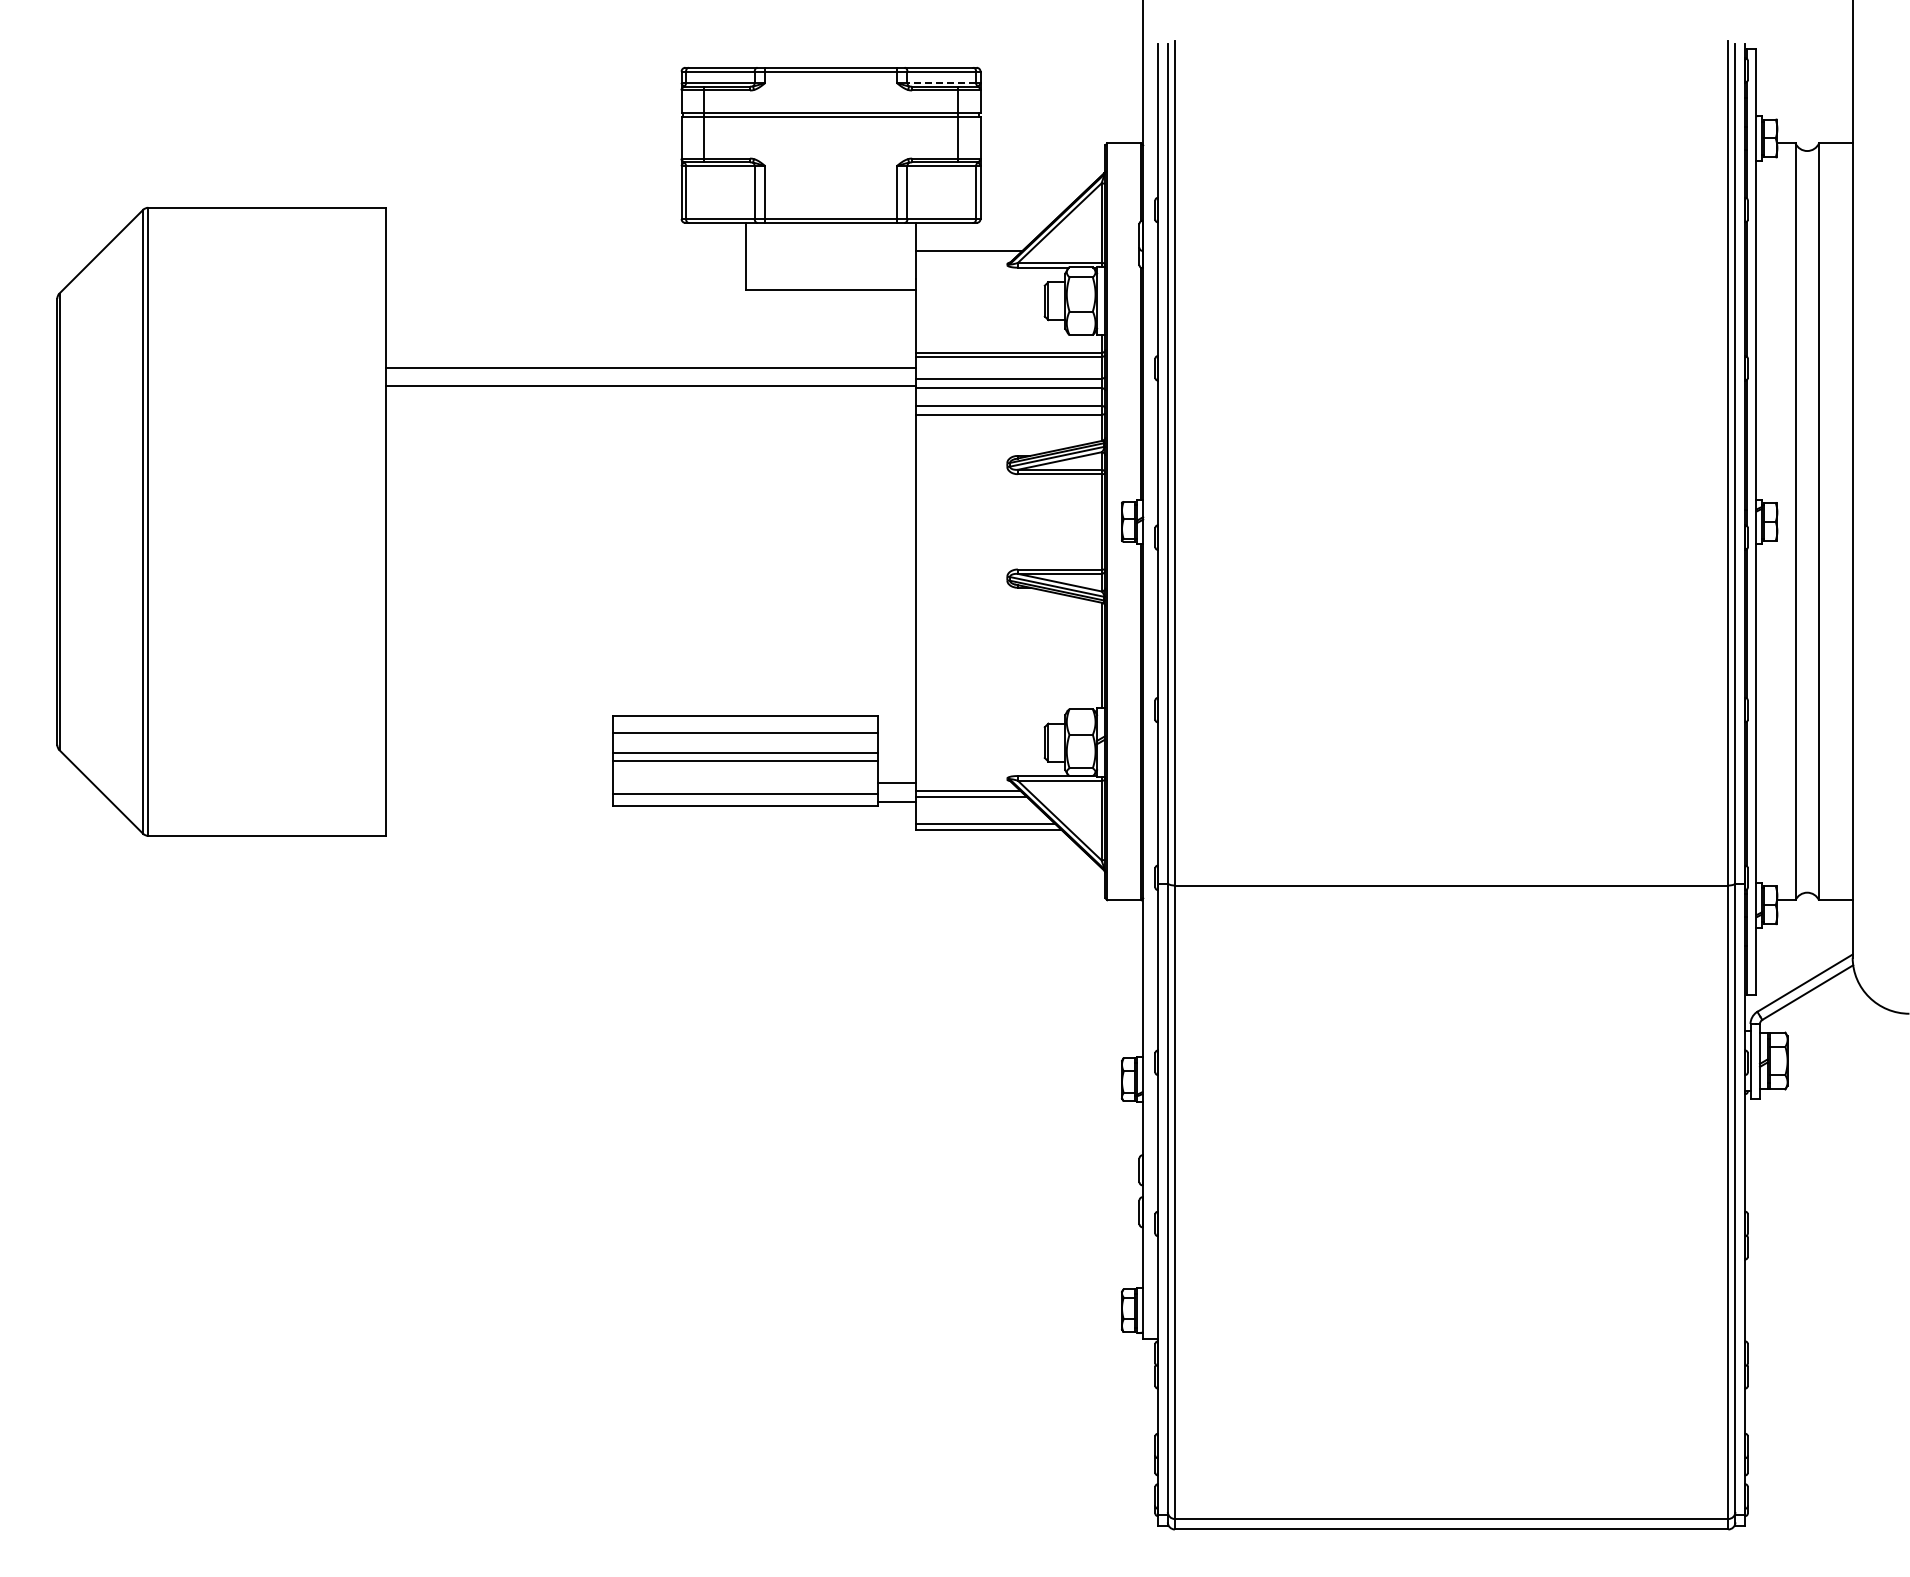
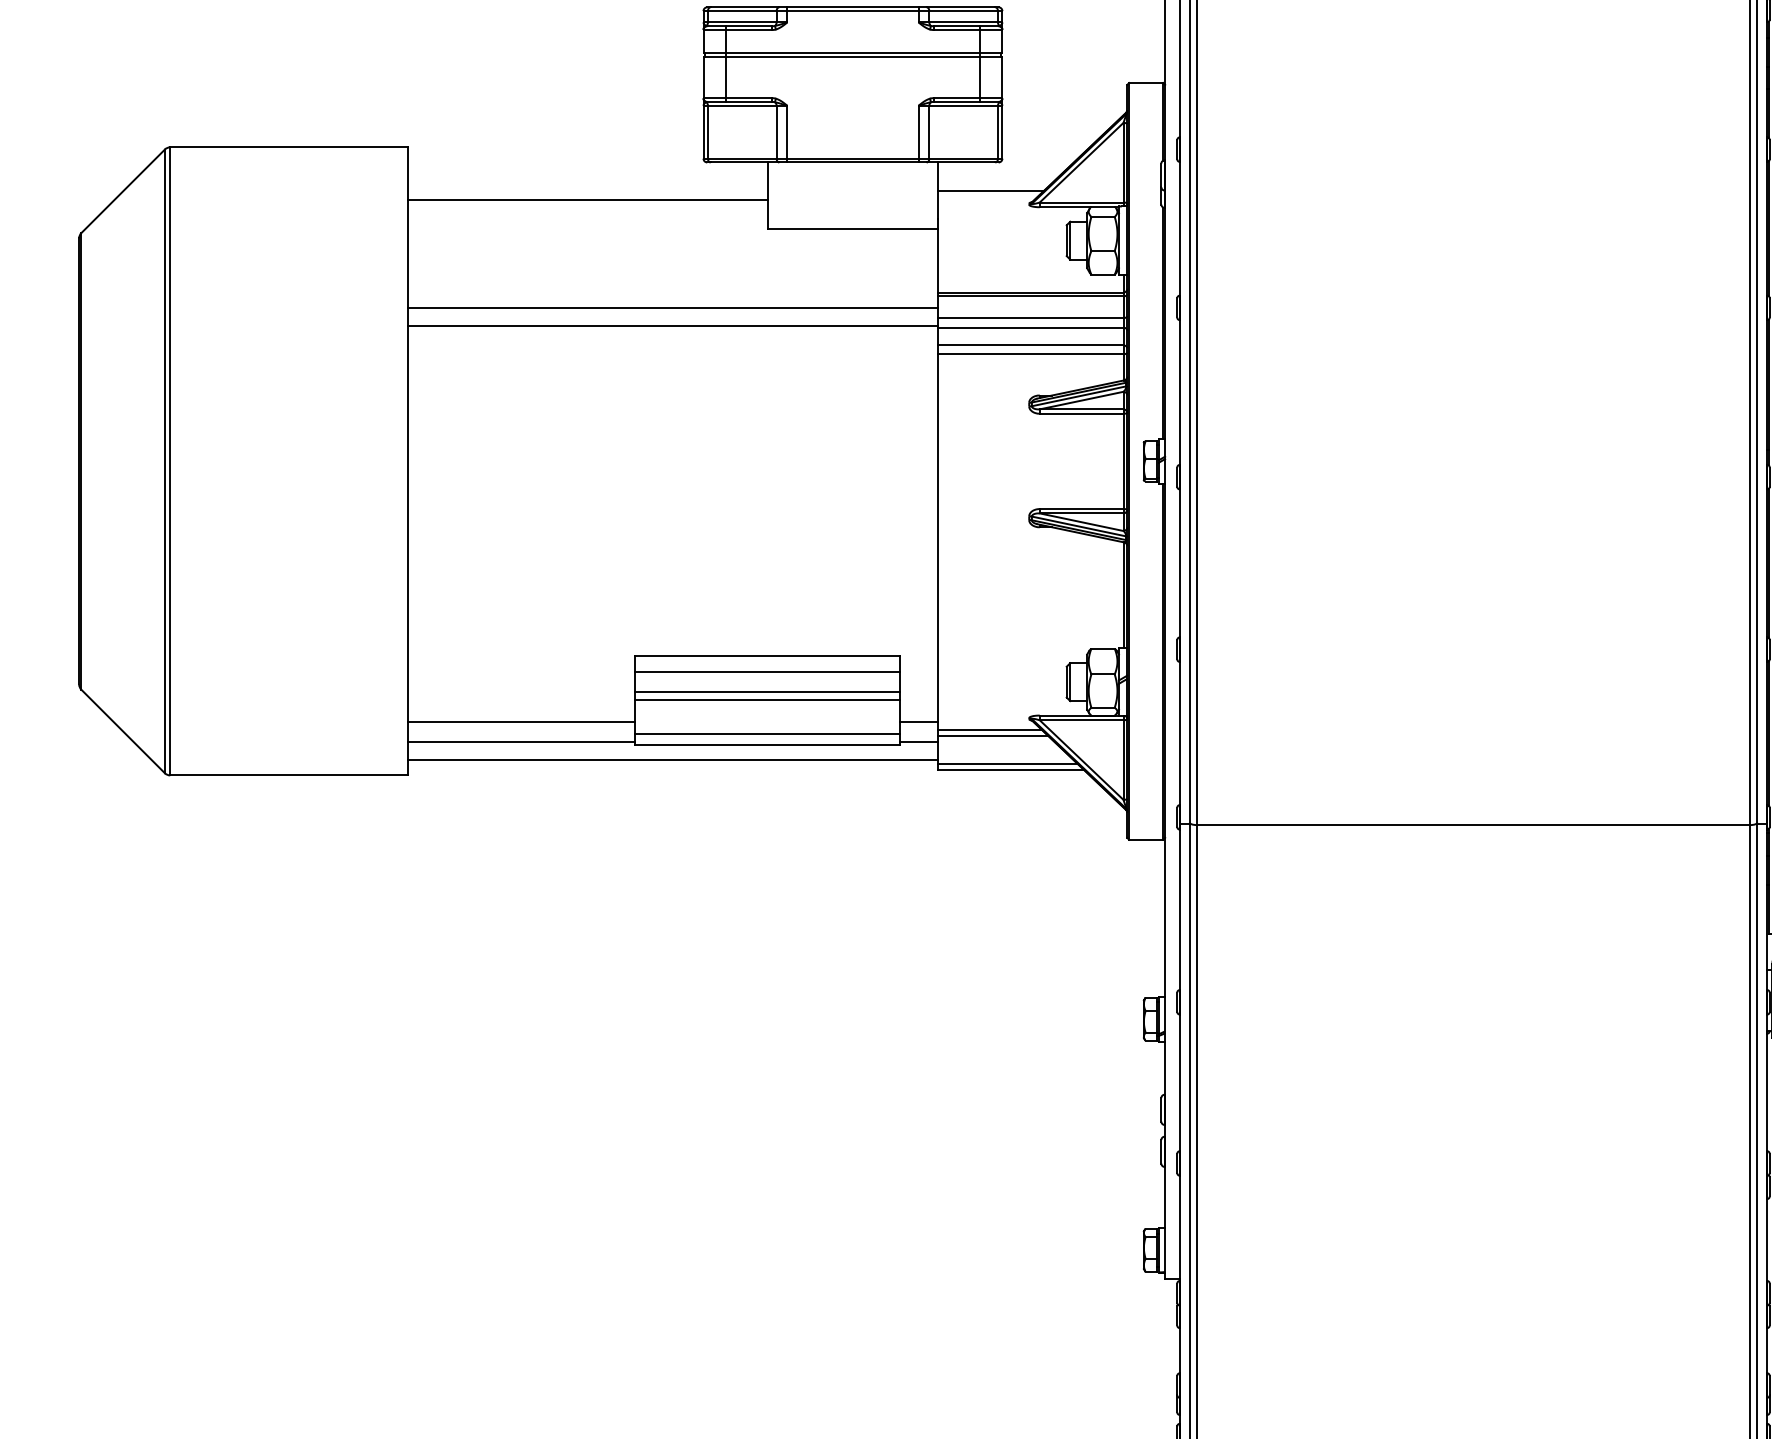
line: (941, 82) -> (963, 22), dashed -> solid
line: (565, 260) -> (587, 200), added
line: (499, 782) -> (521, 722), added
line: (499, 802) -> (521, 742), added
line: (651, 820) -> (673, 760), added

